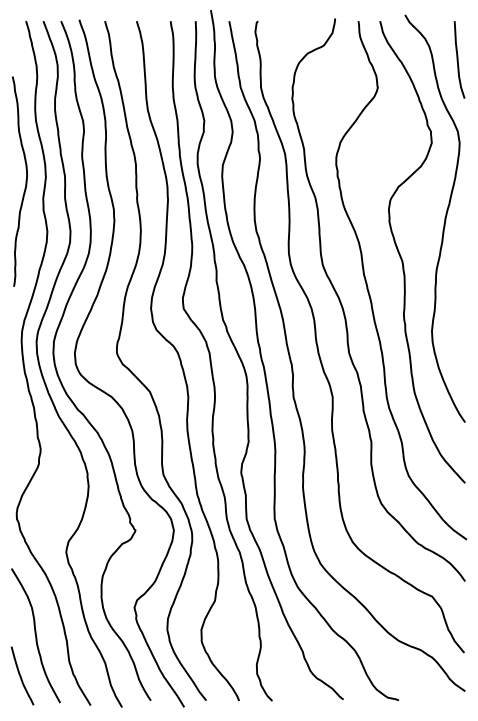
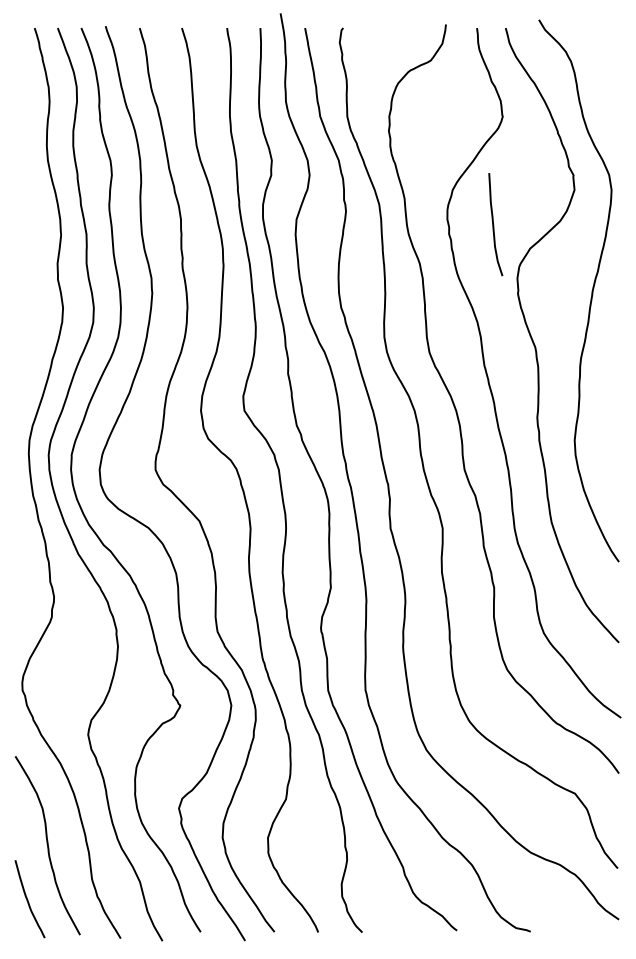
curve: (458, 59) -> (494, 224), moved
curve: (25, 181) -> (33, 241), removed

